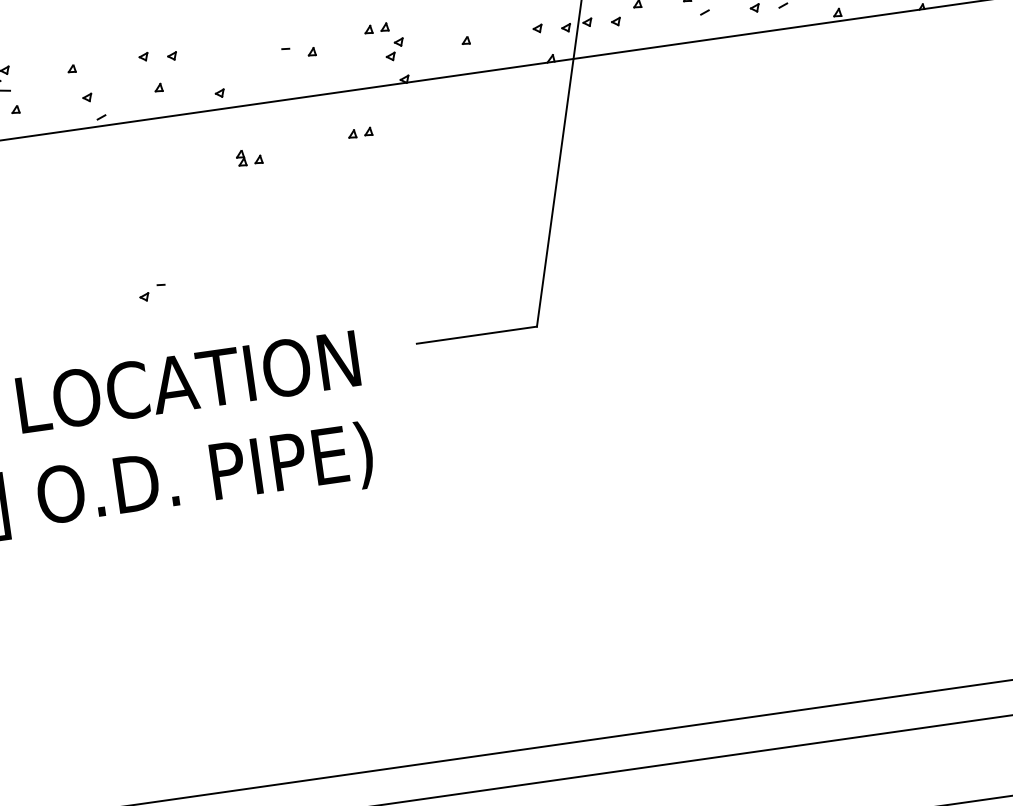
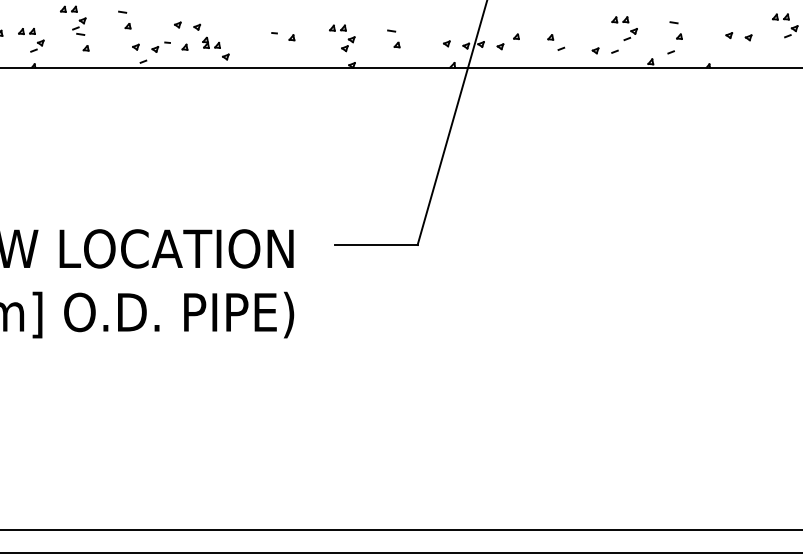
line: (454, 20) -> (391, 30), added
line: (60, 48) -> (122, 11), added
part: (359, 132) -> (316, 96), removed
part: (249, 156) -> (211, 42), moved
part: (151, 291) -> (160, 46), moved

